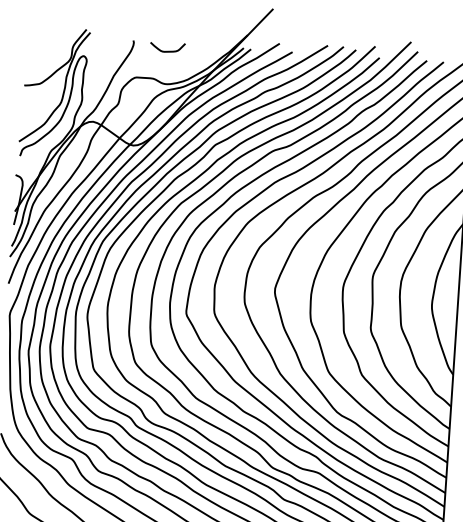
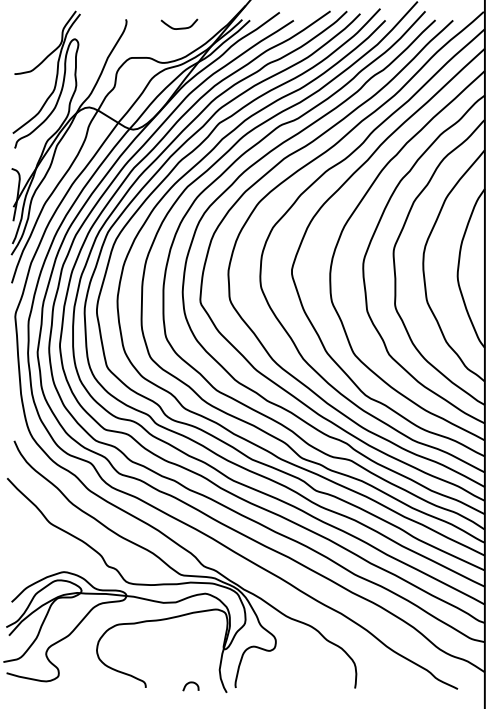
curve: (168, 50) -> (180, 27), moved

